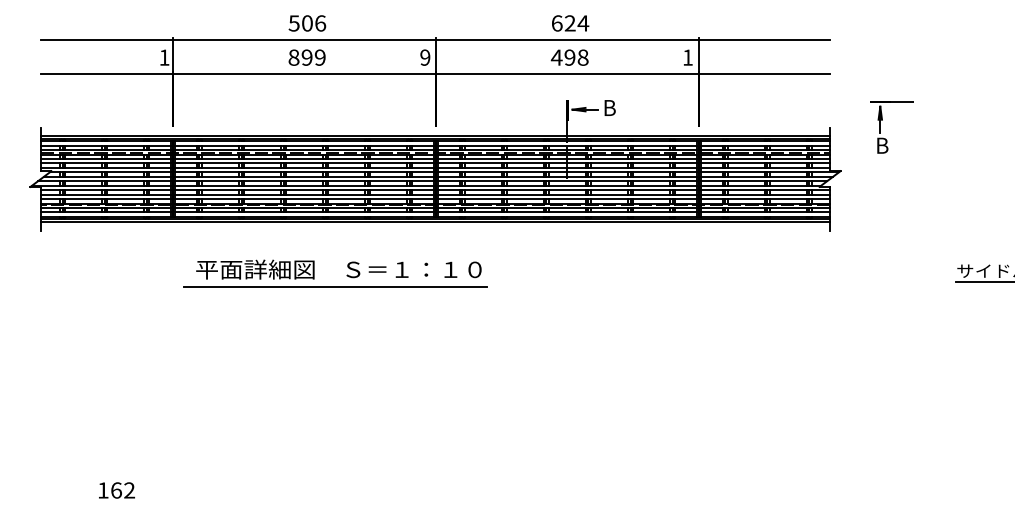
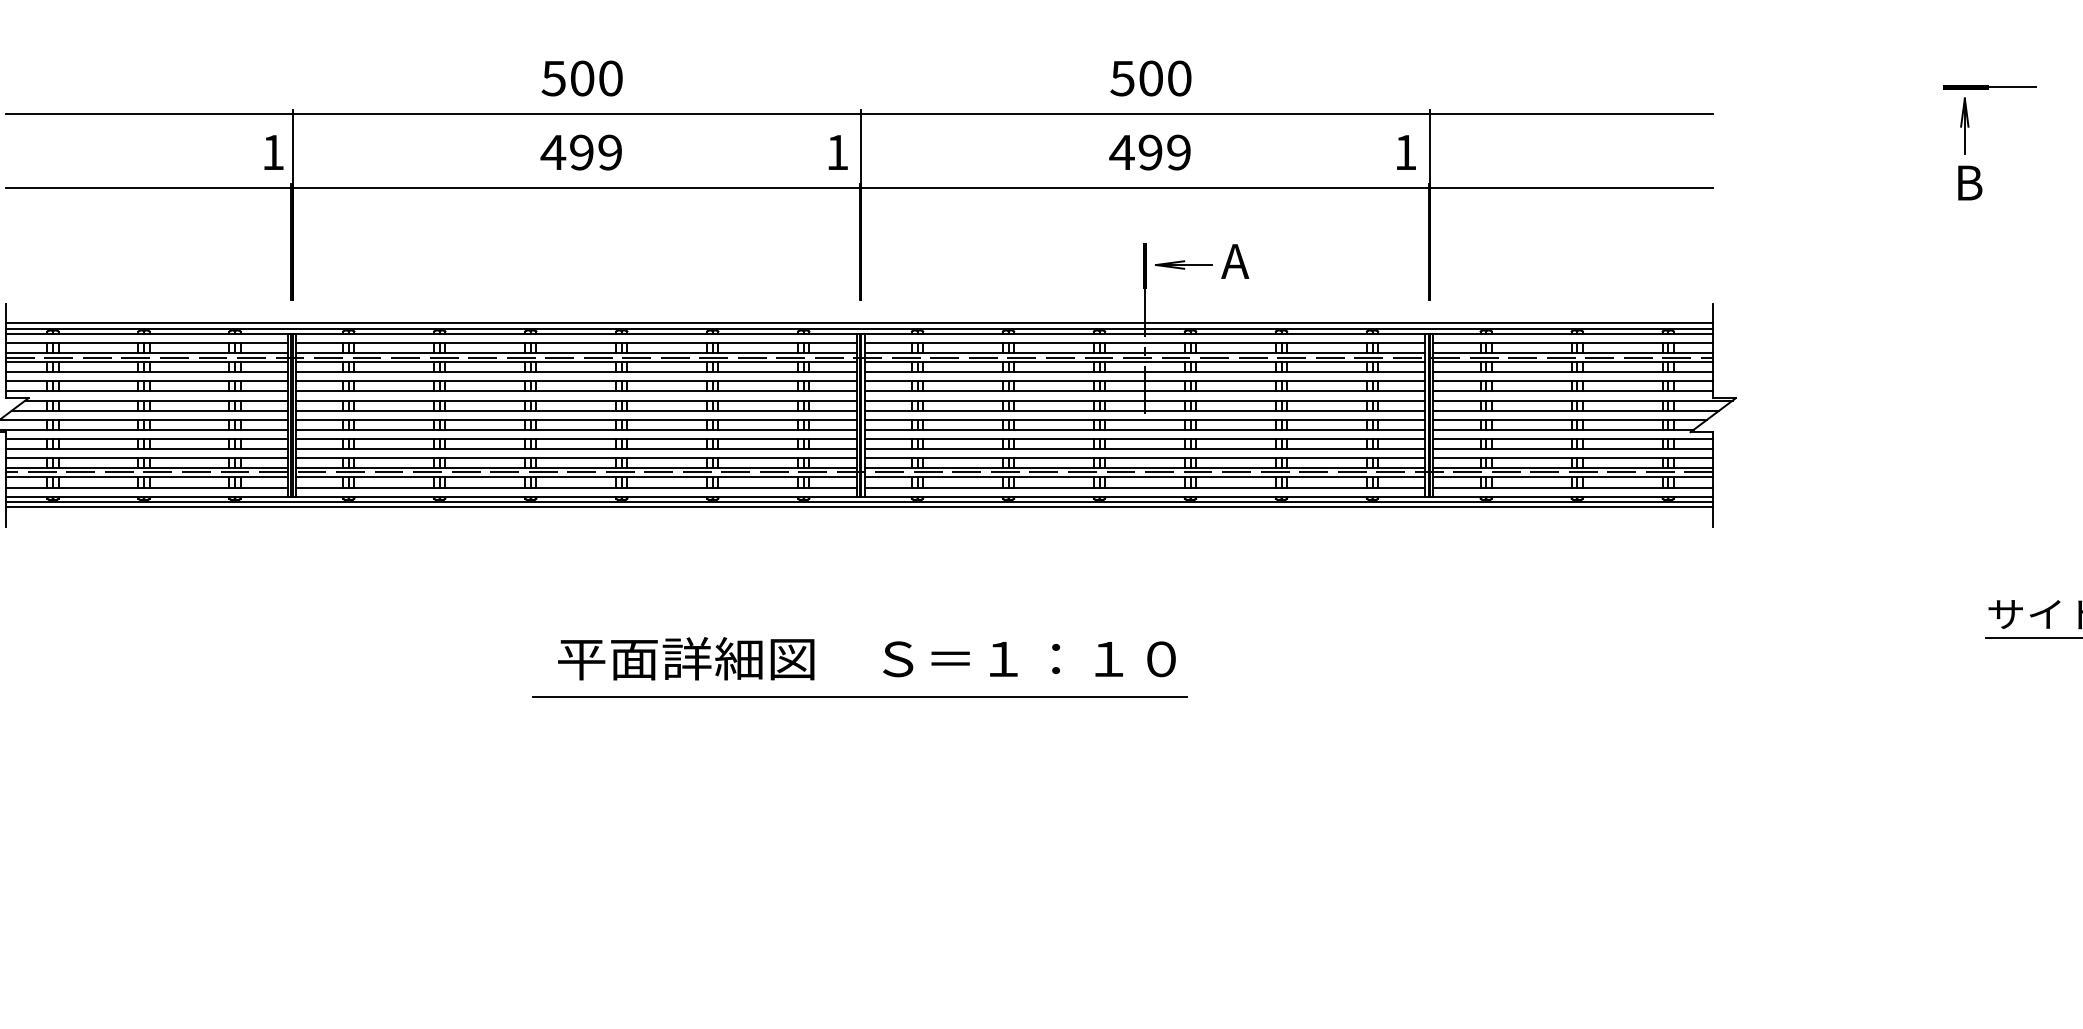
text: (320, 23) -> (610, 78), 506 -> 500
text: (570, 23) -> (1151, 78), 624 -> 500
text: (293, 57) -> (552, 152), 899 -> 499
text: (425, 57) -> (837, 152), 9 -> 1
text: (582, 57) -> (1177, 152), 498 -> 499
text: (608, 107) -> (1233, 260), B -> A
part: (880, 127) -> (1965, 143), moved
part: (346, 275) -> (883, 671), moved

